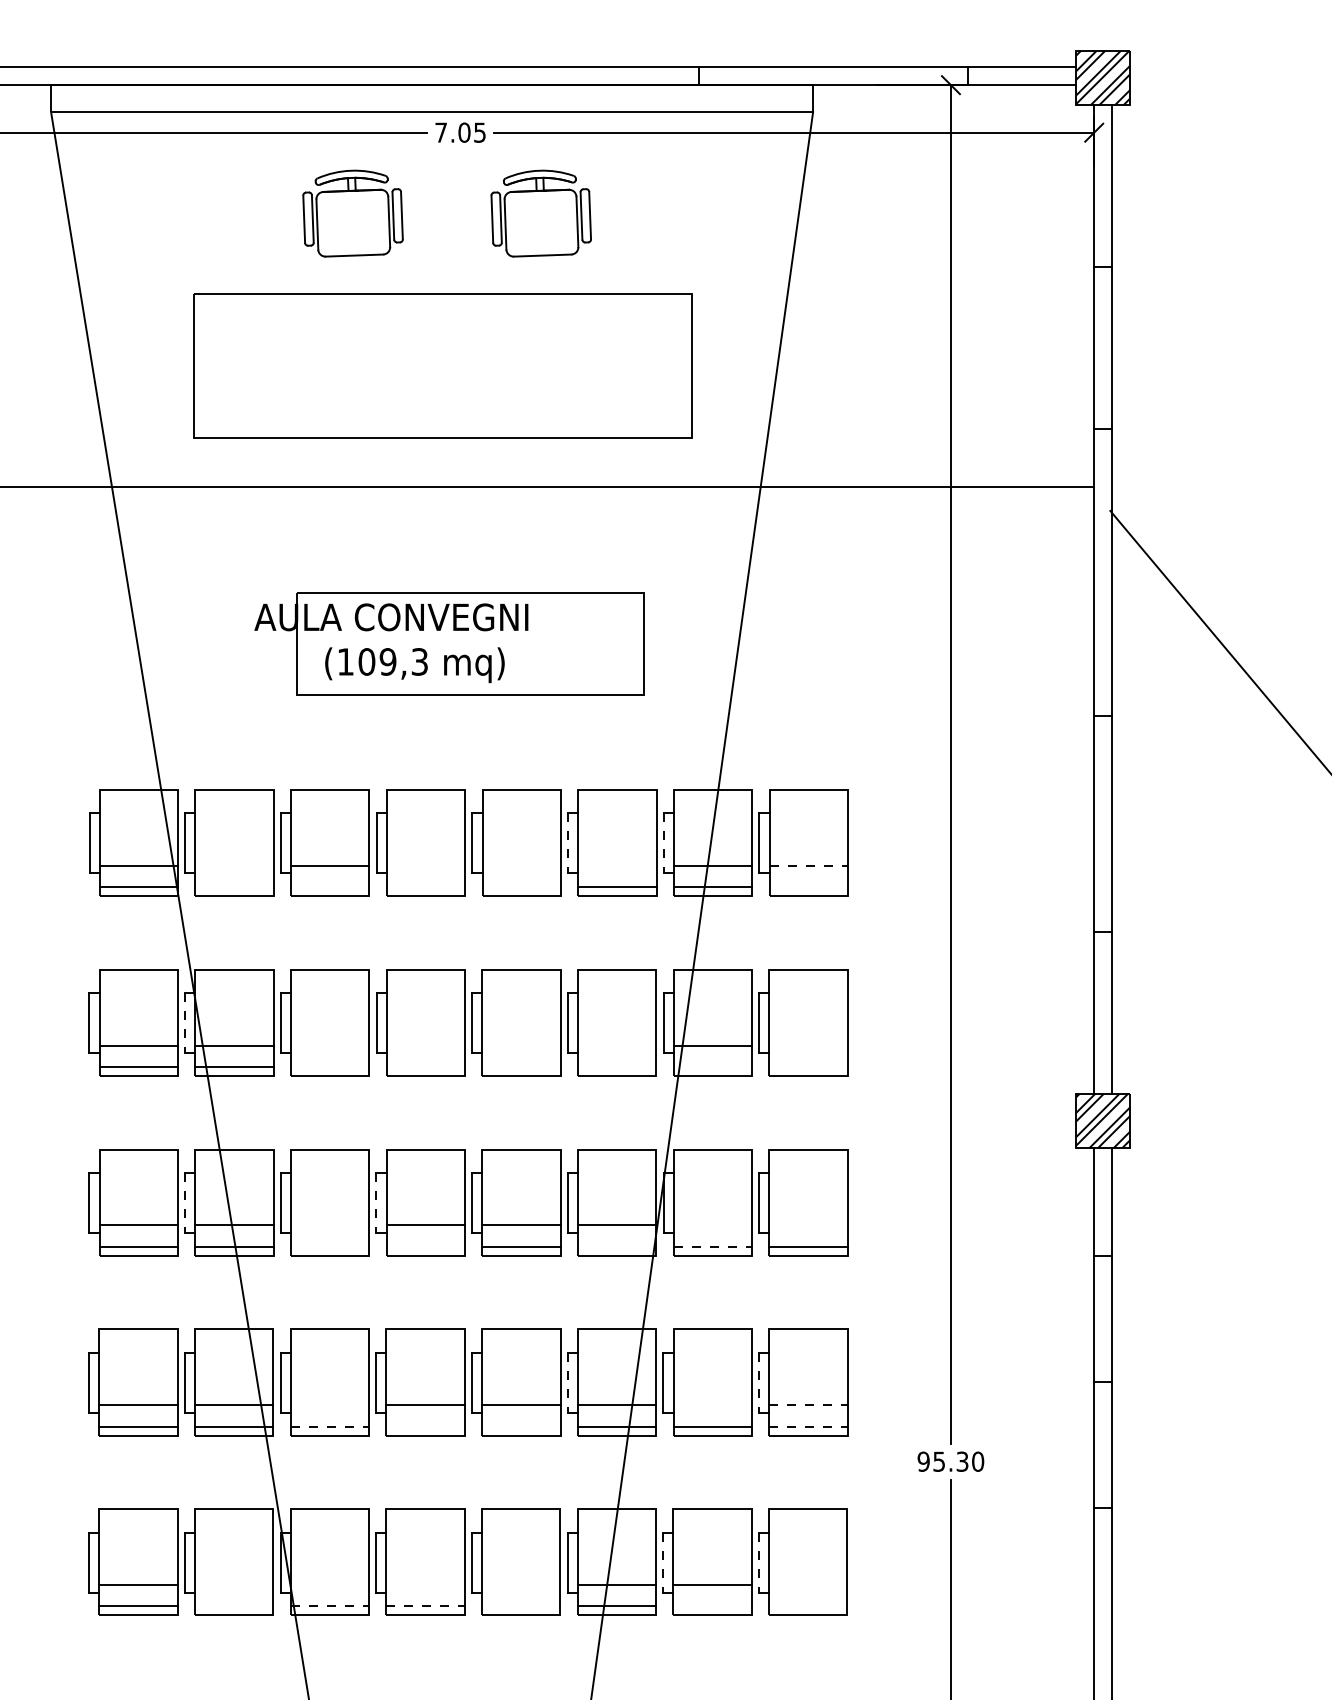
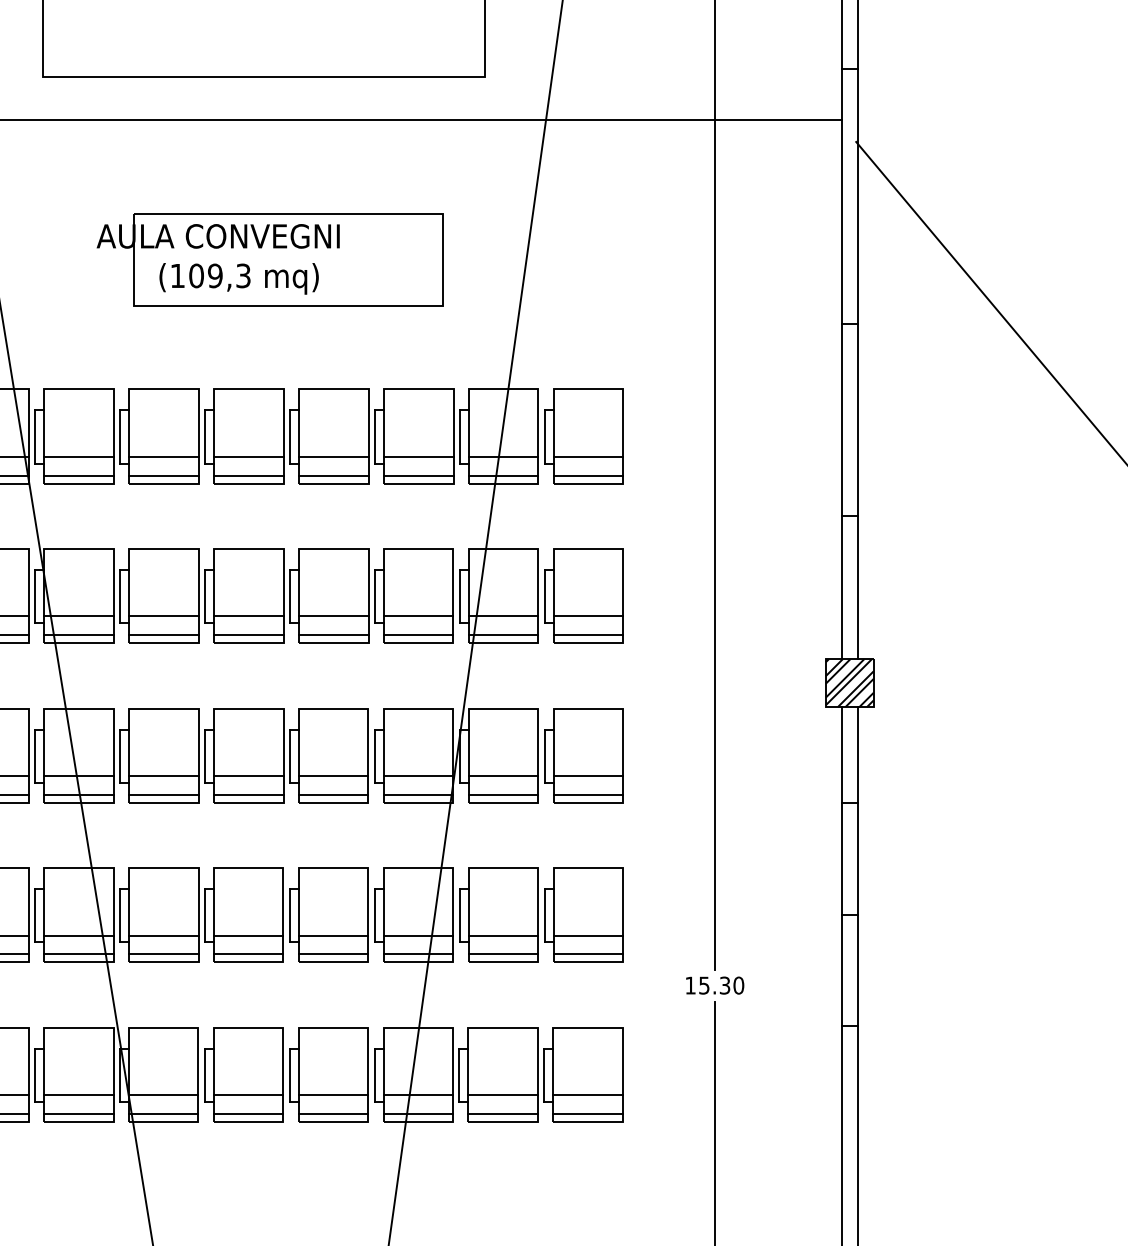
line: (568, 843) -> (375, 437), dashed -> solid
line: (663, 843) -> (459, 437), dashed -> solid
line: (234, 865) -> (79, 456), added
line: (425, 865) -> (248, 456), added
line: (521, 865) -> (333, 456), added
line: (617, 865) -> (418, 456), added
line: (809, 865) -> (589, 456), dashed -> solid
line: (234, 887) -> (79, 476), added
line: (330, 887) -> (164, 476), added
line: (425, 887) -> (248, 476), added
line: (521, 887) -> (333, 476), added
line: (808, 887) -> (588, 476), added
line: (185, 1023) -> (35, 596), dashed -> solid
line: (330, 1045) -> (164, 616), added
line: (425, 1045) -> (248, 616), added
line: (521, 1045) -> (333, 616), added
line: (617, 1045) -> (418, 616), added
line: (808, 1045) -> (588, 616), added
line: (330, 1066) -> (164, 634), added
line: (425, 1066) -> (248, 634), added
line: (521, 1066) -> (333, 634), added
line: (617, 1066) -> (418, 634), added
line: (712, 1066) -> (503, 634), added
line: (808, 1066) -> (588, 634), added
line: (185, 1203) -> (35, 756), dashed -> solid
line: (376, 1203) -> (205, 756), dashed -> solid
line: (329, 1225) -> (163, 775), added
line: (712, 1225) -> (503, 775), added
line: (808, 1225) -> (588, 775), added
line: (329, 1246) -> (163, 794), added
line: (425, 1246) -> (248, 794), added
line: (616, 1246) -> (418, 794), added
line: (713, 1246) -> (504, 794), dashed -> solid
line: (567, 1382) -> (374, 915), dashed -> solid
line: (759, 1382) -> (544, 915), dashed -> solid
line: (329, 1405) -> (163, 935), added
line: (712, 1405) -> (503, 935), added
line: (808, 1405) -> (588, 935), dashed -> solid
line: (330, 1426) -> (164, 954), dashed -> solid
line: (425, 1426) -> (248, 954), added
line: (521, 1426) -> (333, 954), added
line: (808, 1426) -> (588, 954), dashed -> solid
text: (923, 1461) -> (690, 985), 95.30 -> 15.30
line: (663, 1562) -> (459, 1075), dashed -> solid
line: (758, 1562) -> (544, 1075), dashed -> solid
line: (234, 1585) -> (79, 1095), added
line: (329, 1585) -> (163, 1095), added
line: (425, 1585) -> (248, 1095), added
line: (521, 1585) -> (333, 1095), added
line: (808, 1585) -> (588, 1095), added
line: (234, 1606) -> (79, 1114), added
line: (330, 1606) -> (164, 1114), dashed -> solid
line: (426, 1606) -> (249, 1114), dashed -> solid
line: (521, 1606) -> (333, 1114), added
line: (712, 1606) -> (503, 1114), added
line: (808, 1606) -> (588, 1114), added

